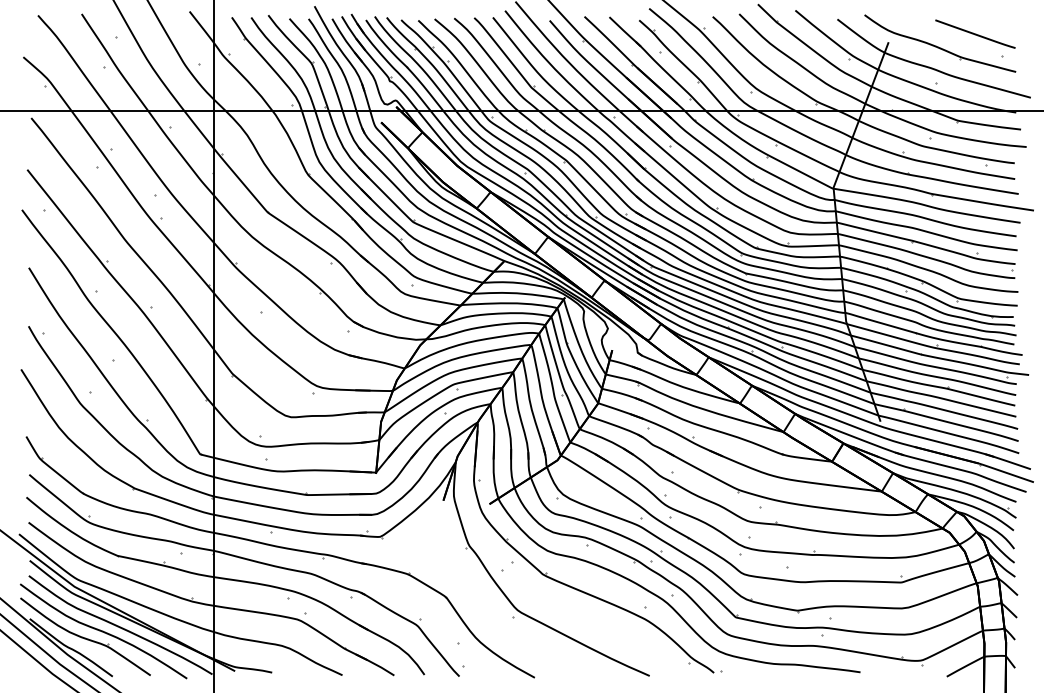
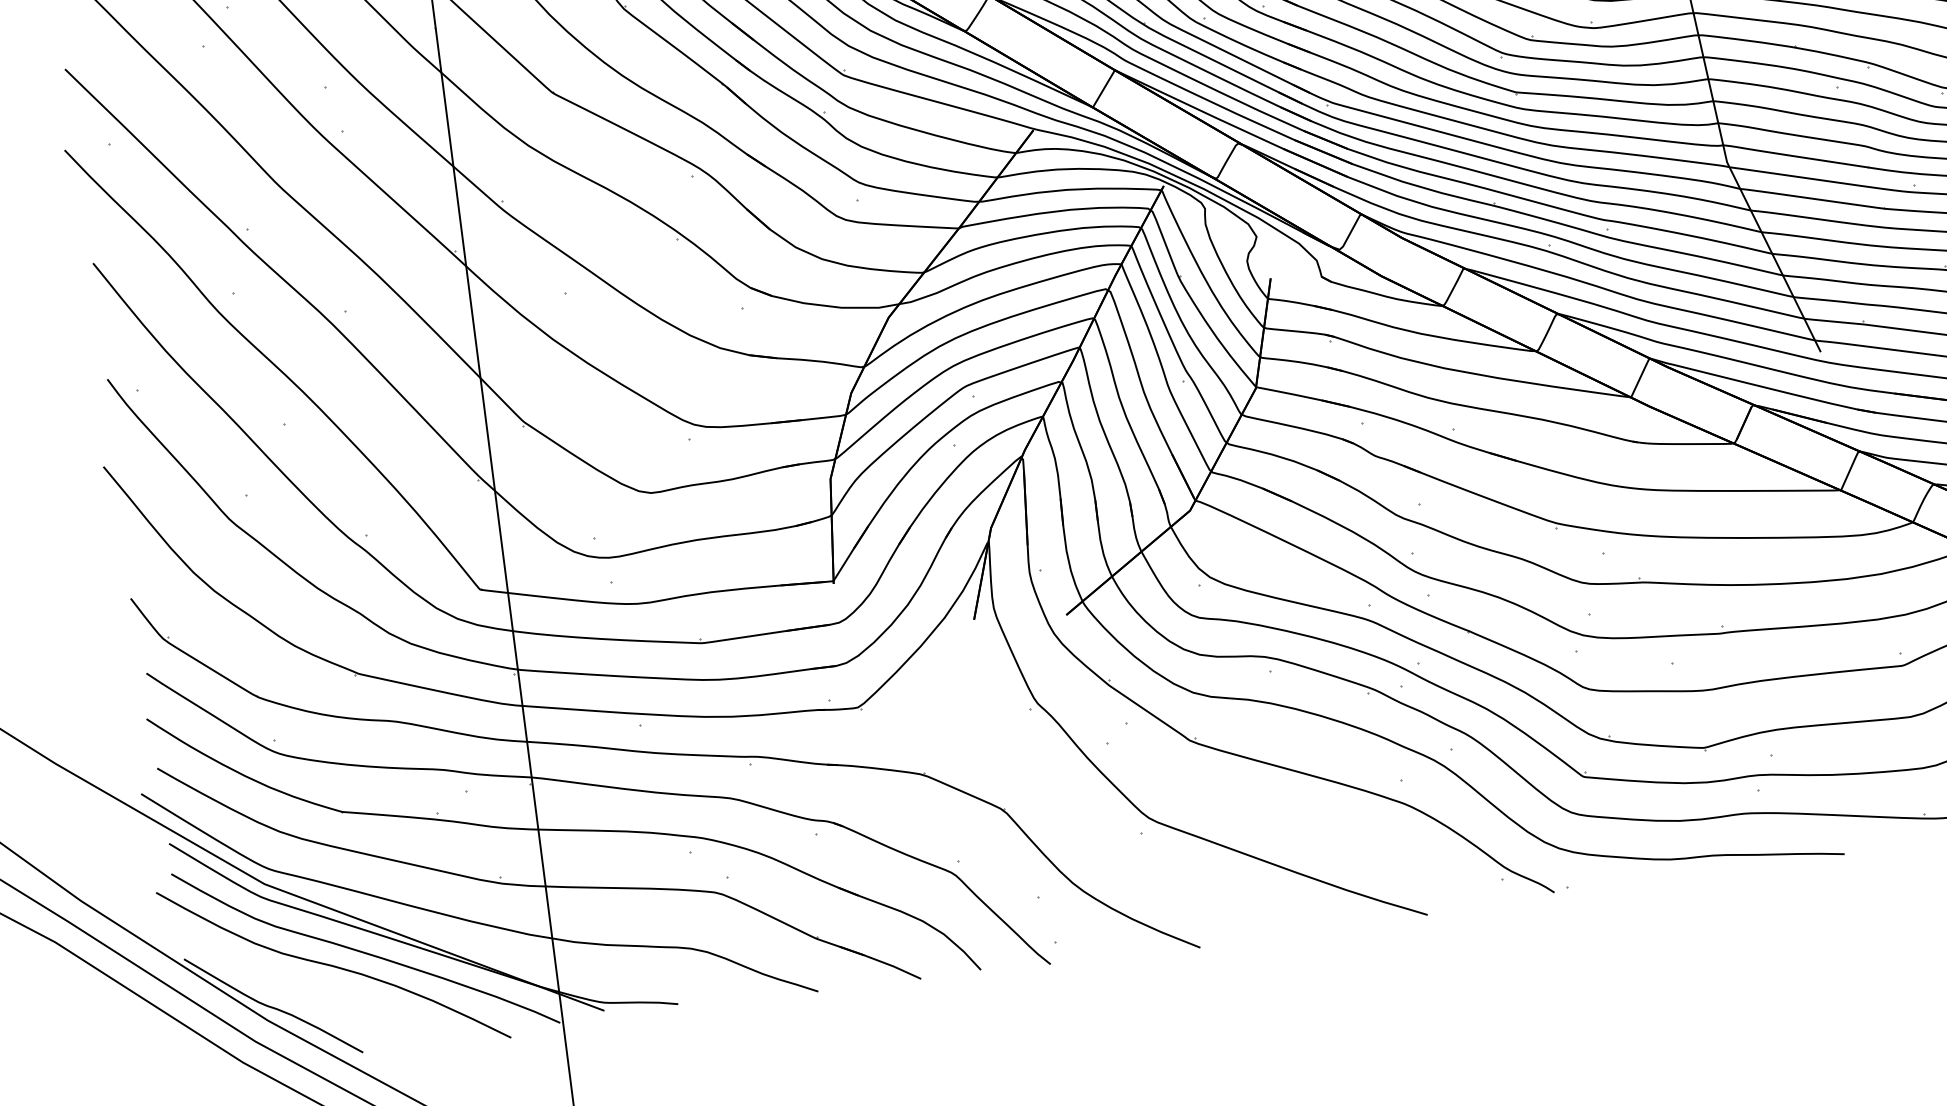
part: (85, 636) -> (298, 979), removed

